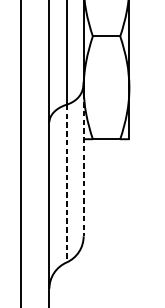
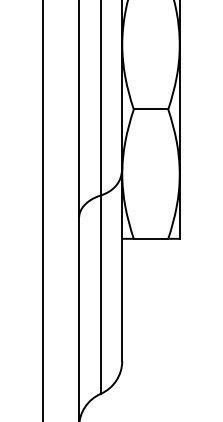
line: (83, 165) -> (122, 271), dashed -> solid
line: (66, 184) -> (100, 295), dashed -> solid

